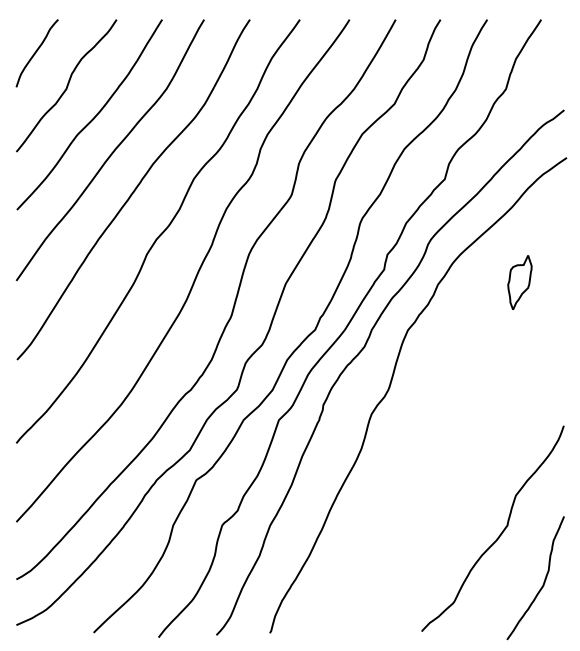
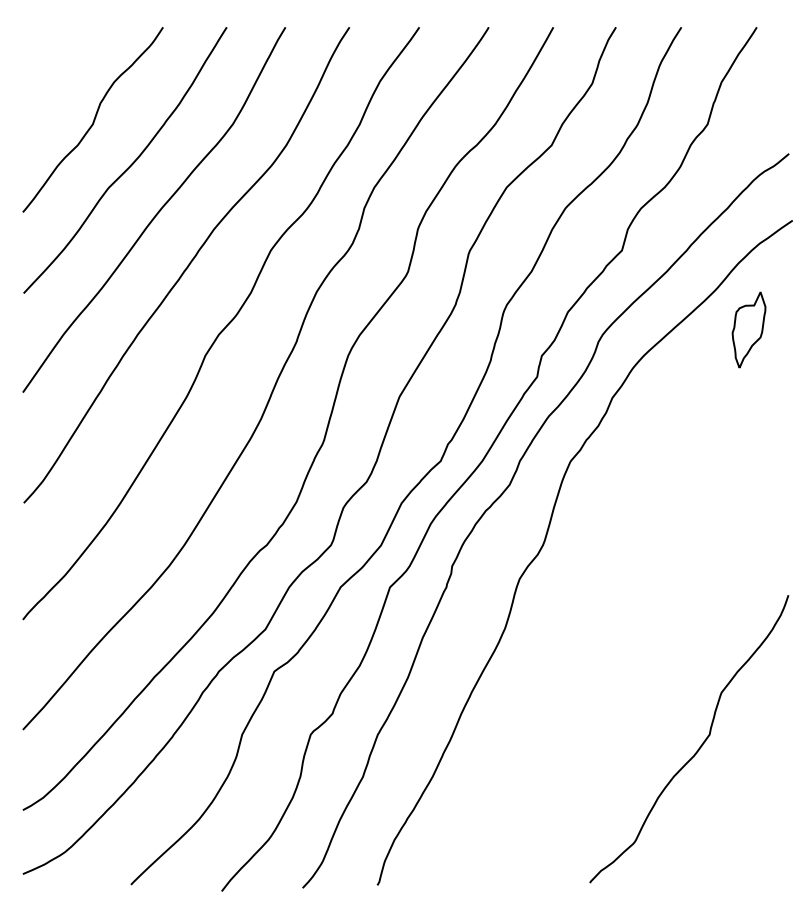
curve: (36, 52) -> (50, 73), removed
part: (519, 282) -> (748, 329), moved
curve: (544, 579) -> (761, 810), removed

